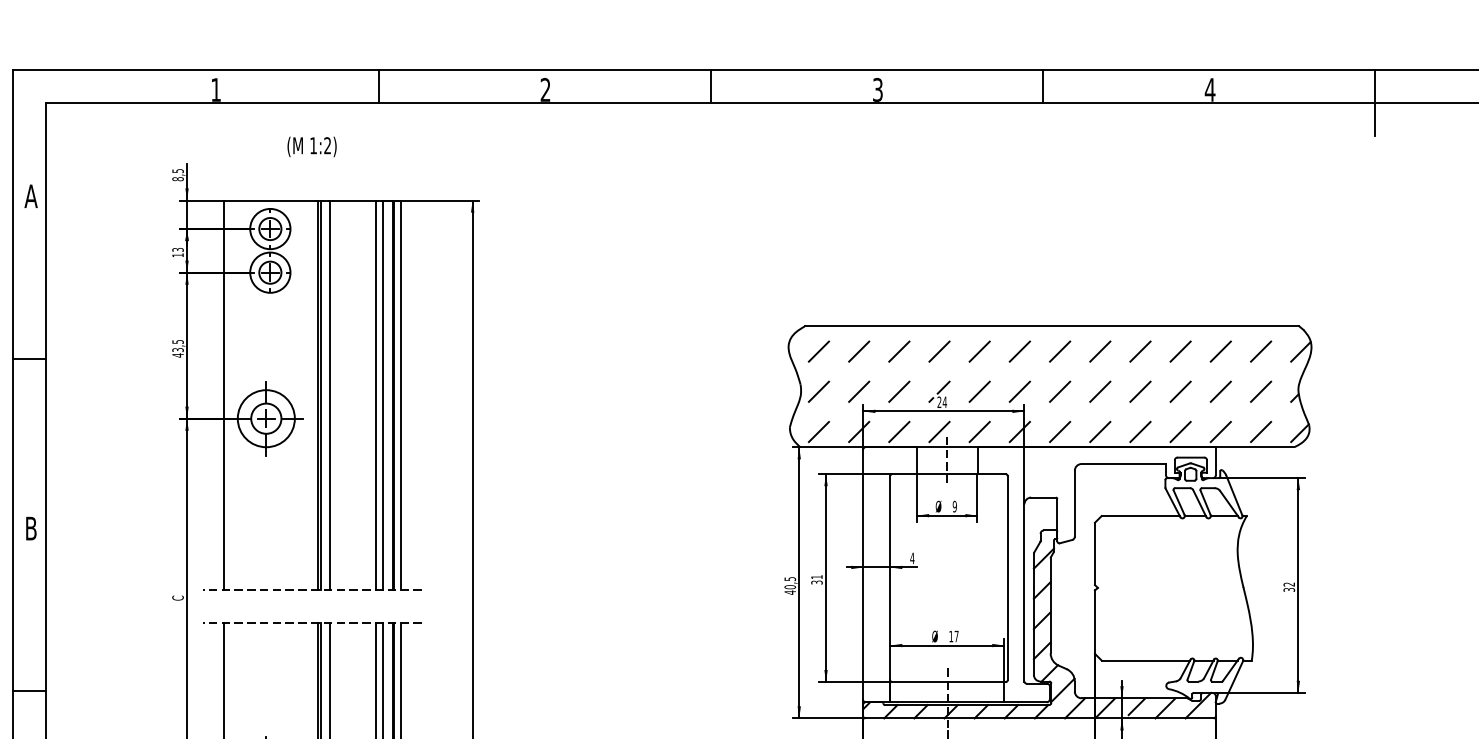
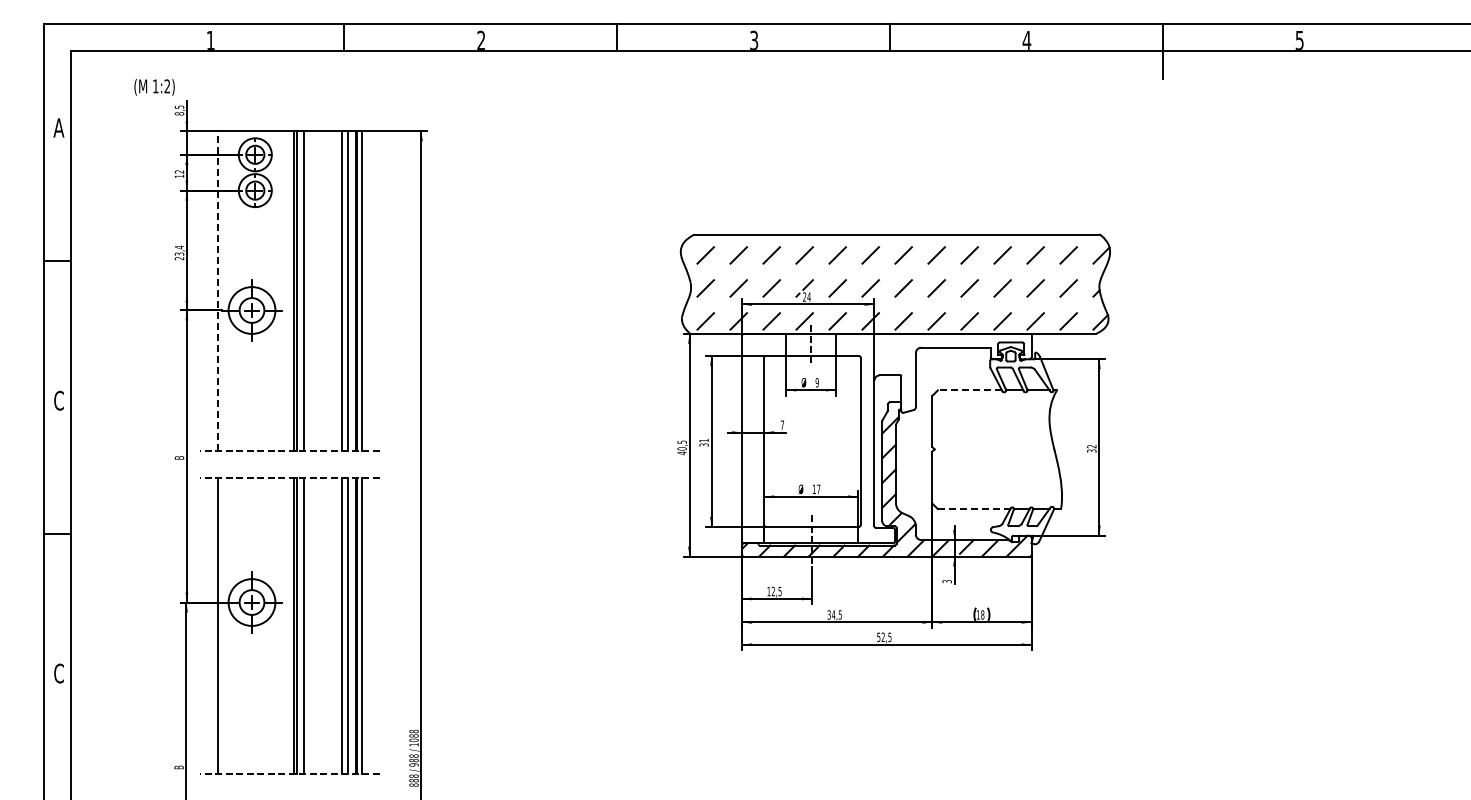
text: (311, 147) -> (154, 87), moved
text: (179, 249) -> (180, 171), 13 -> 12
text: (178, 348) -> (179, 252), 43,5 -> 23,4
line: (224, 395) -> (217, 291), solid -> dashed
line: (1140, 516) -> (969, 390), solid -> dashed
text: (30, 528) -> (58, 400), B -> C
text: (912, 557) -> (782, 424), 4 -> 7
text: (178, 597) -> (179, 457), C -> B
line: (1146, 661) -> (974, 509), solid -> dashed

